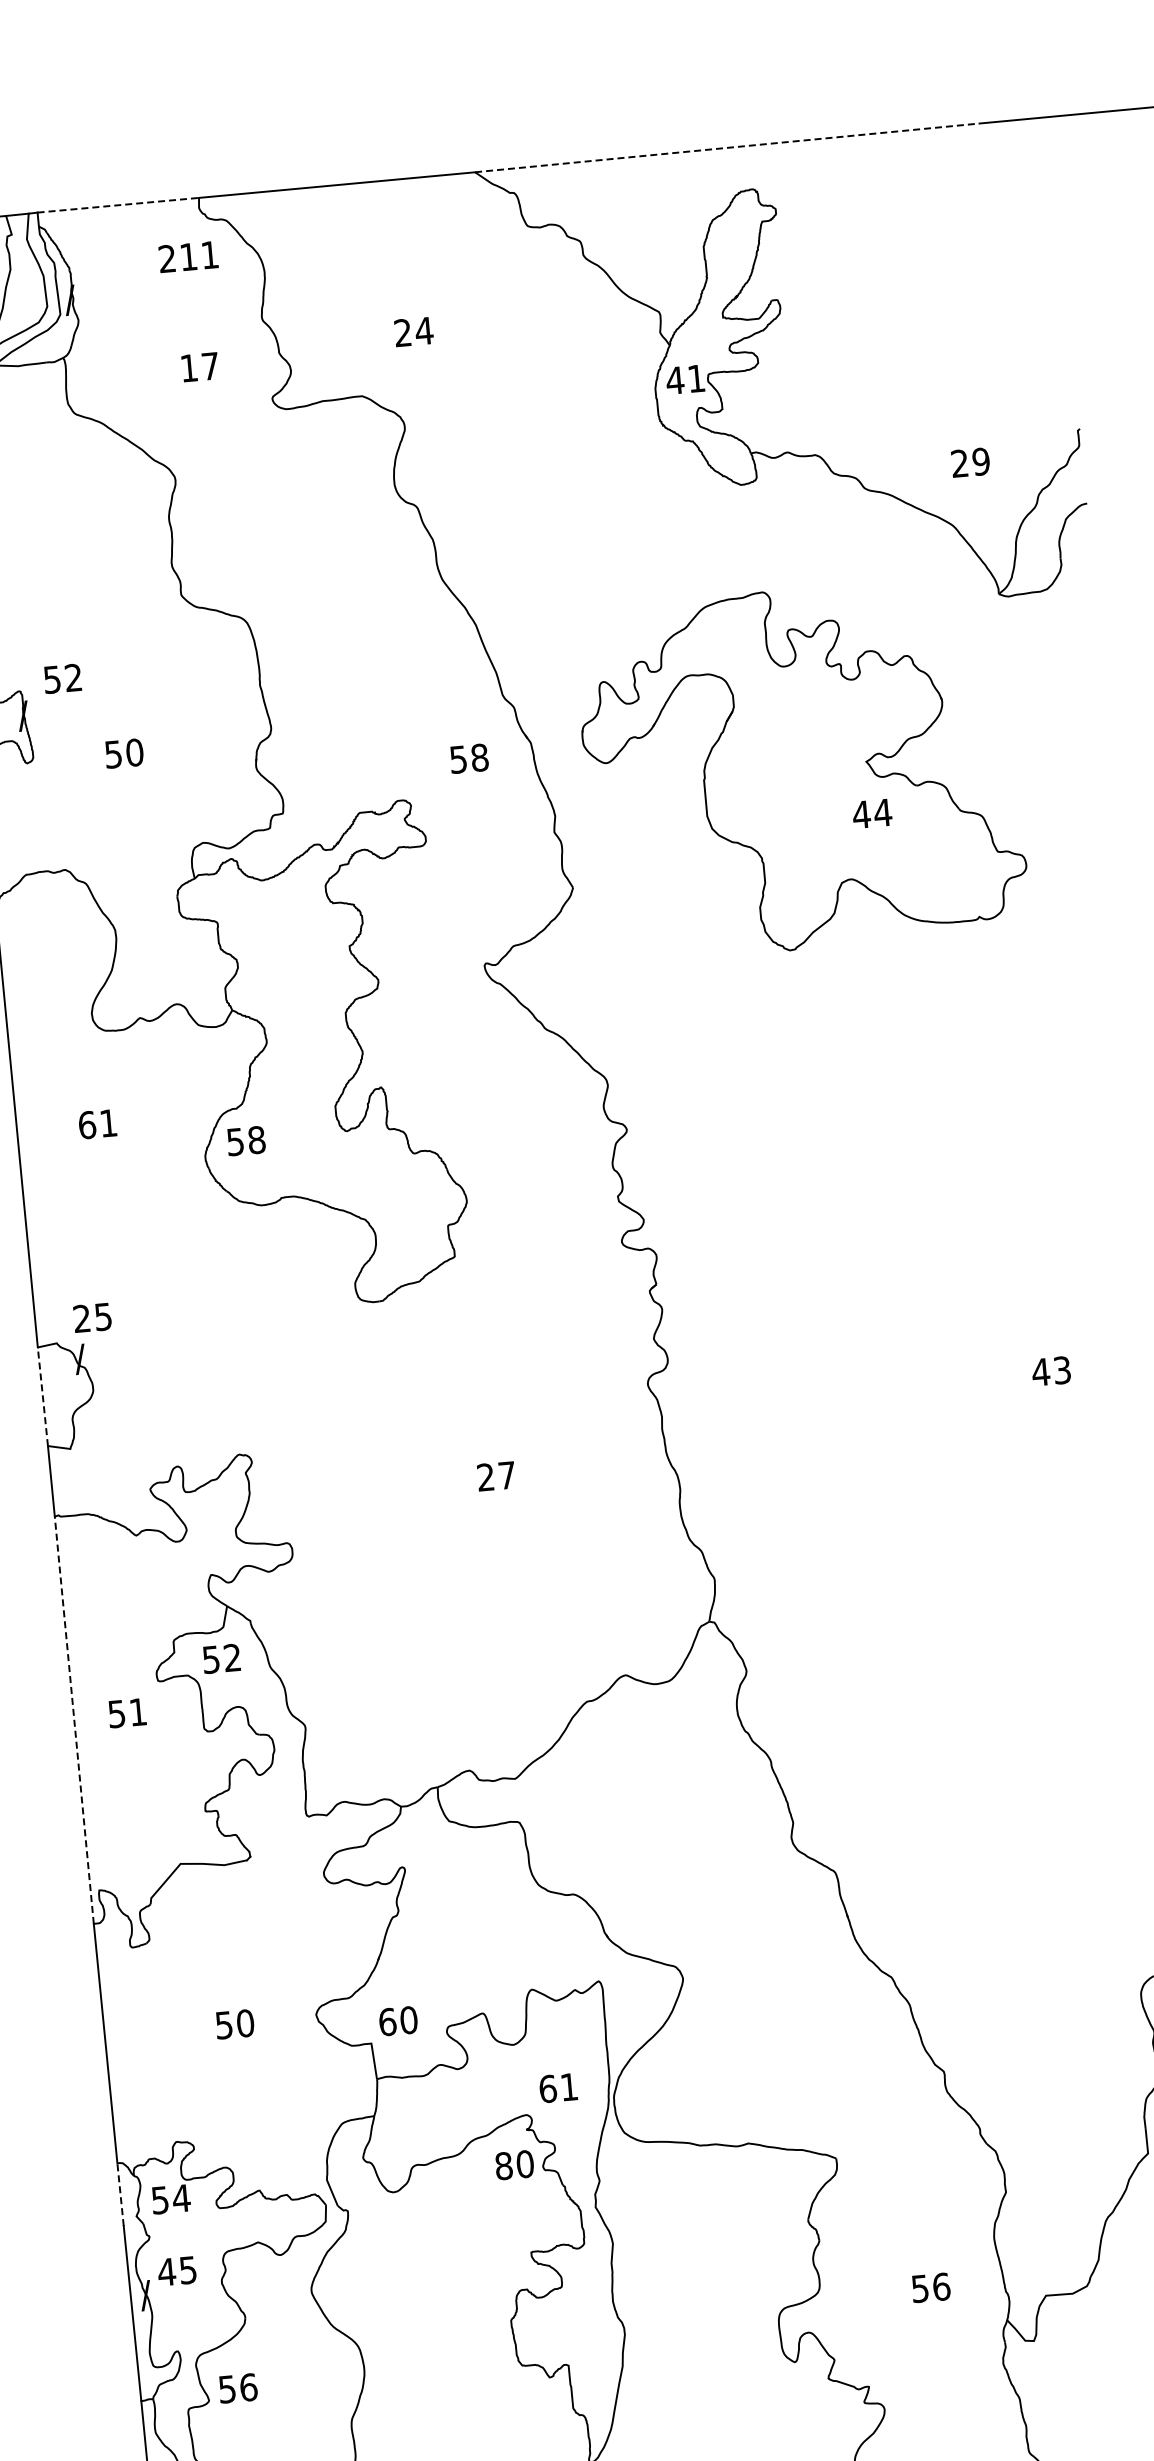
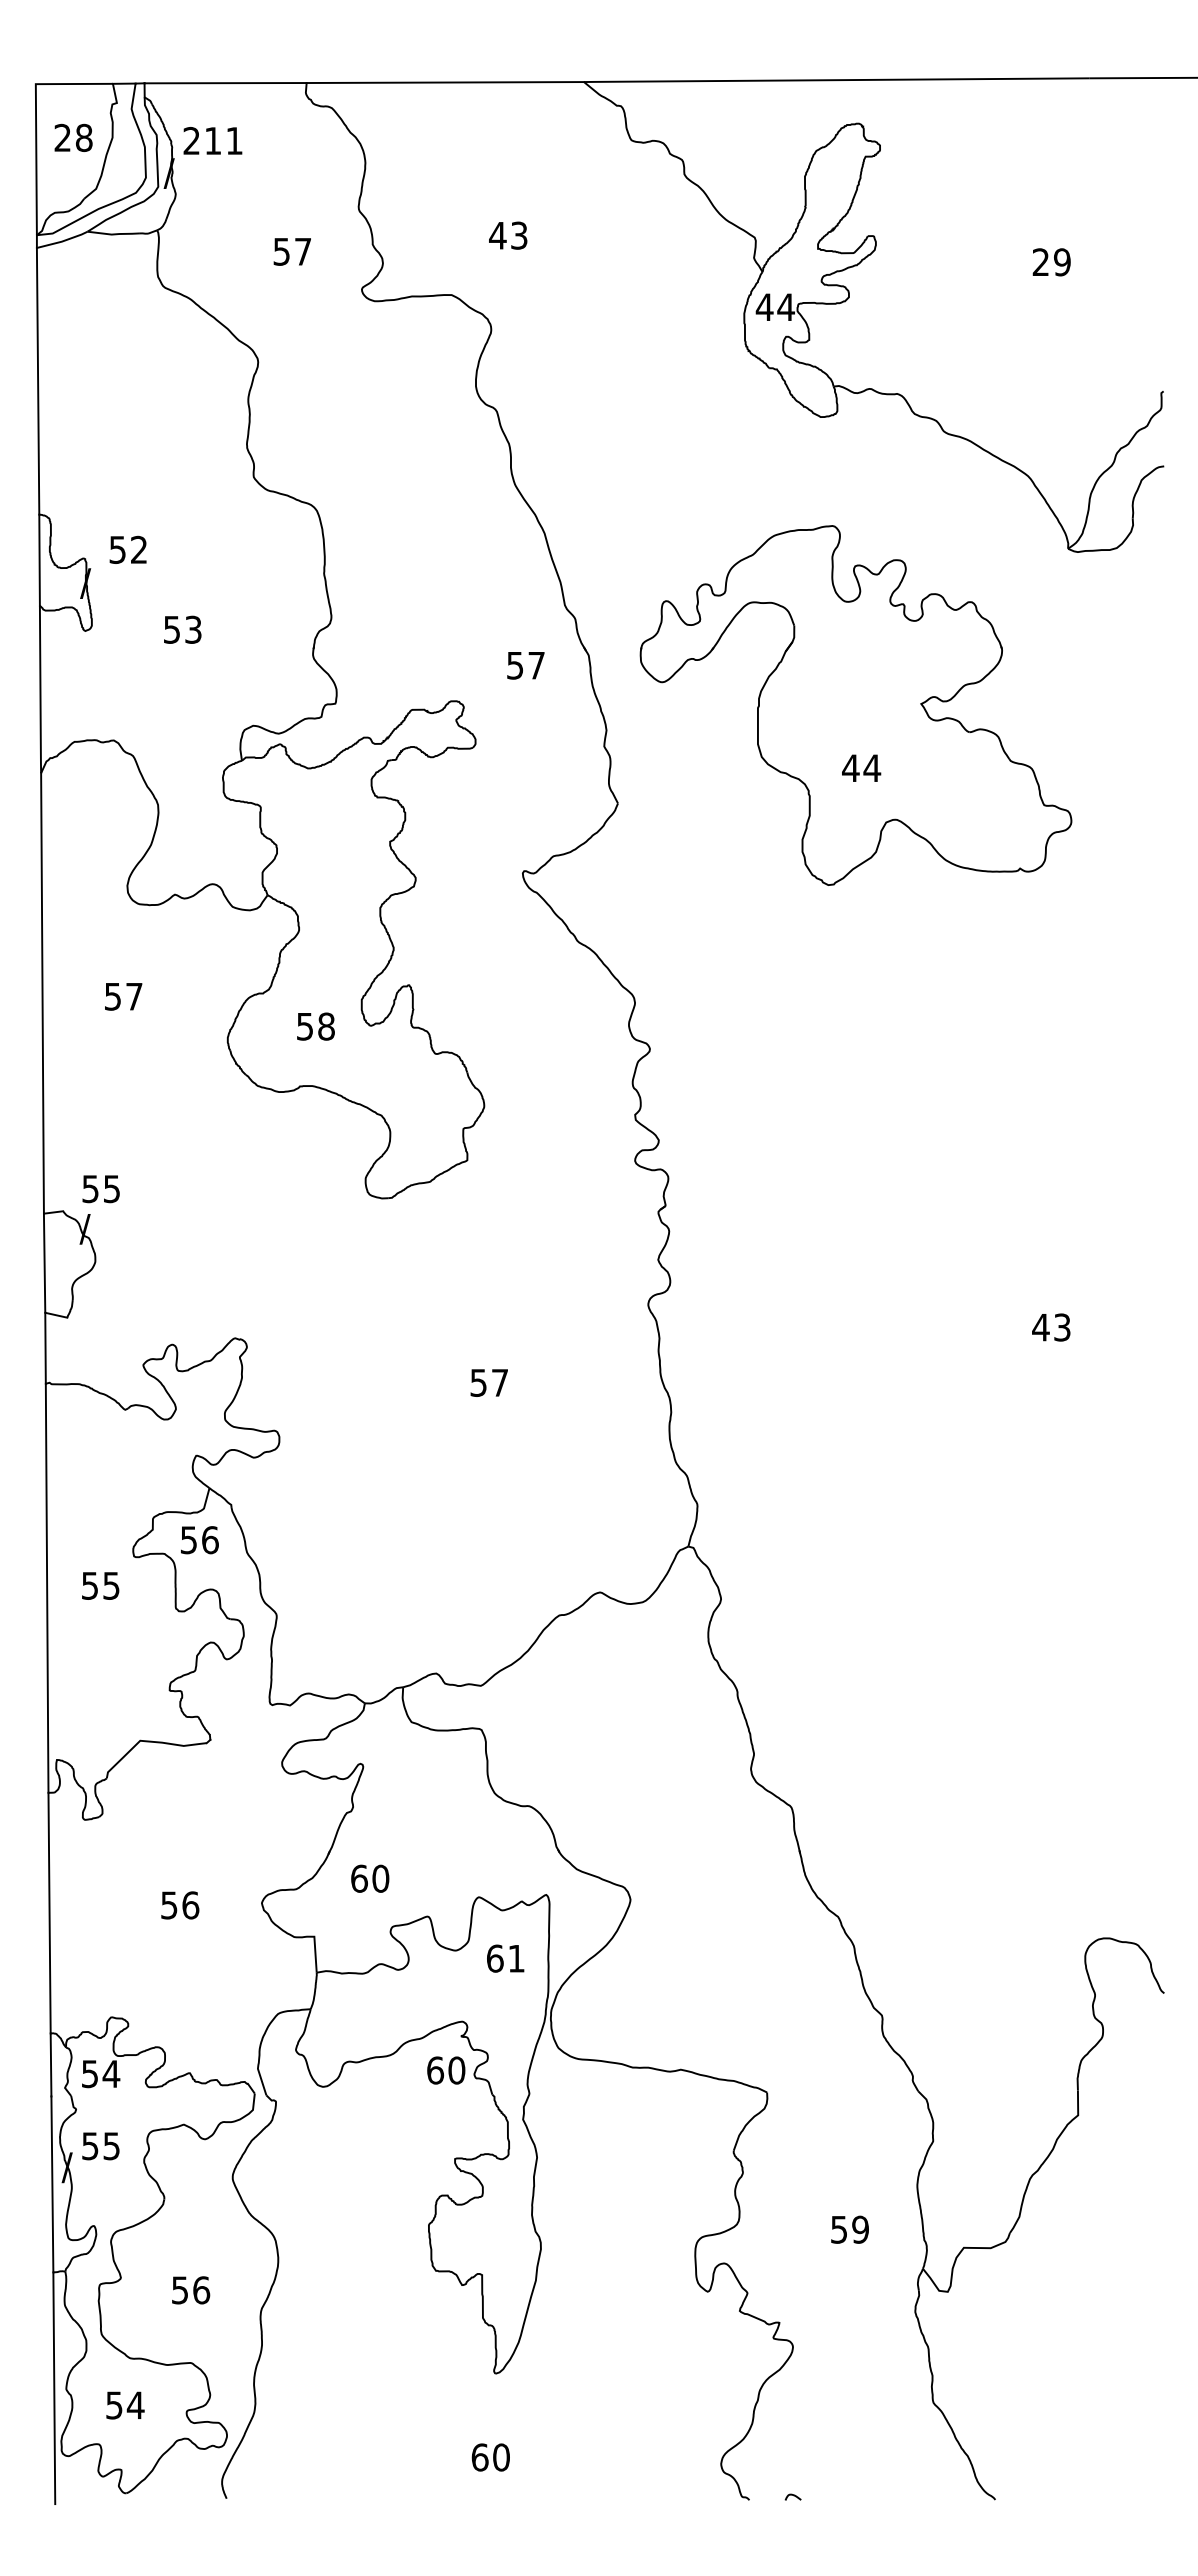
line: (726, 148) -> (836, 80), dashed -> solid
line: (119, 205) -> (226, 83), dashed -> solid
text: (188, 256) -> (212, 140), moved
text: (413, 331) -> (508, 235), 24 -> 43
text: (188, 367) -> (281, 251), 17 -> 57
text: (695, 377) -> (785, 306), 41 -> 44
text: (970, 462) -> (1051, 262), moved
text: (134, 752) -> (193, 629), 50 -> 53
text: (479, 757) -> (536, 665), 58 -> 57
text: (872, 812) -> (861, 767), moved
text: (97, 1124) -> (123, 996), 61 -> 57
text: (245, 1140) -> (315, 1026), moved
text: (82, 1319) -> (90, 1189), 25 -> 55
line: (42, 1397) -> (44, 1263), dashed -> solid
text: (485, 1476) -> (478, 1382), 27 -> 57
text: (232, 1658) -> (210, 1540), 52 -> 56
text: (138, 1711) -> (111, 1585), 51 -> 55
line: (74, 1720) -> (47, 1588), dashed -> solid
text: (398, 2020) -> (370, 1878), moved
text: (245, 2023) -> (190, 1905), 50 -> 56
text: (558, 2087) -> (505, 1958), moved
text: (503, 2166) -> (435, 2070), 80 -> 60
line: (120, 2194) -> (51, 2064), dashed -> solid
text: (167, 2272) -> (90, 2146), 45 -> 55
text: (941, 2286) -> (860, 2229), 56 -> 59
text: (238, 2388) -> (191, 2290), moved

